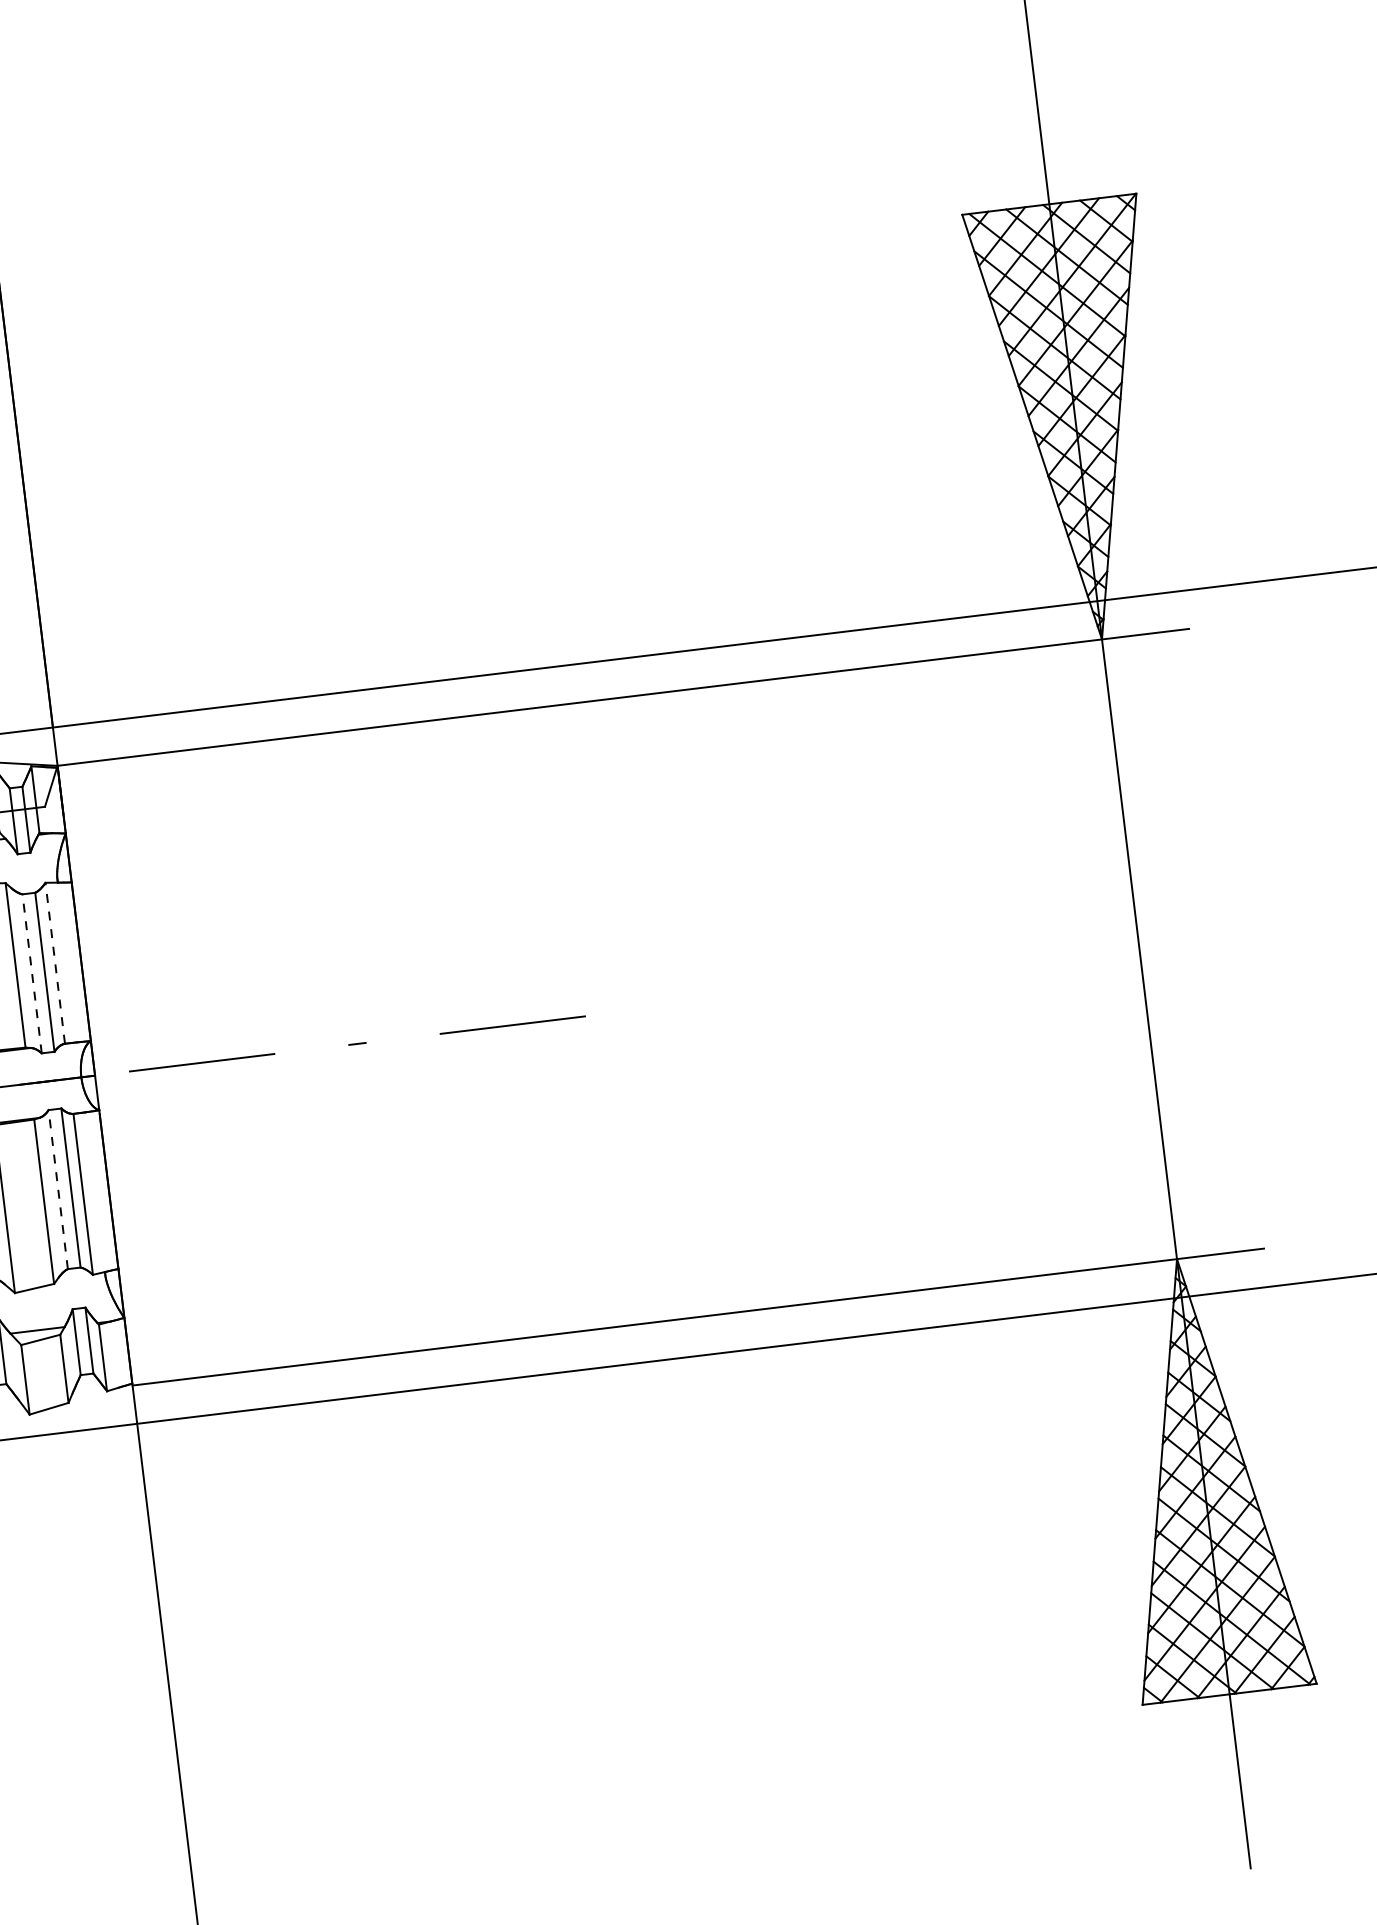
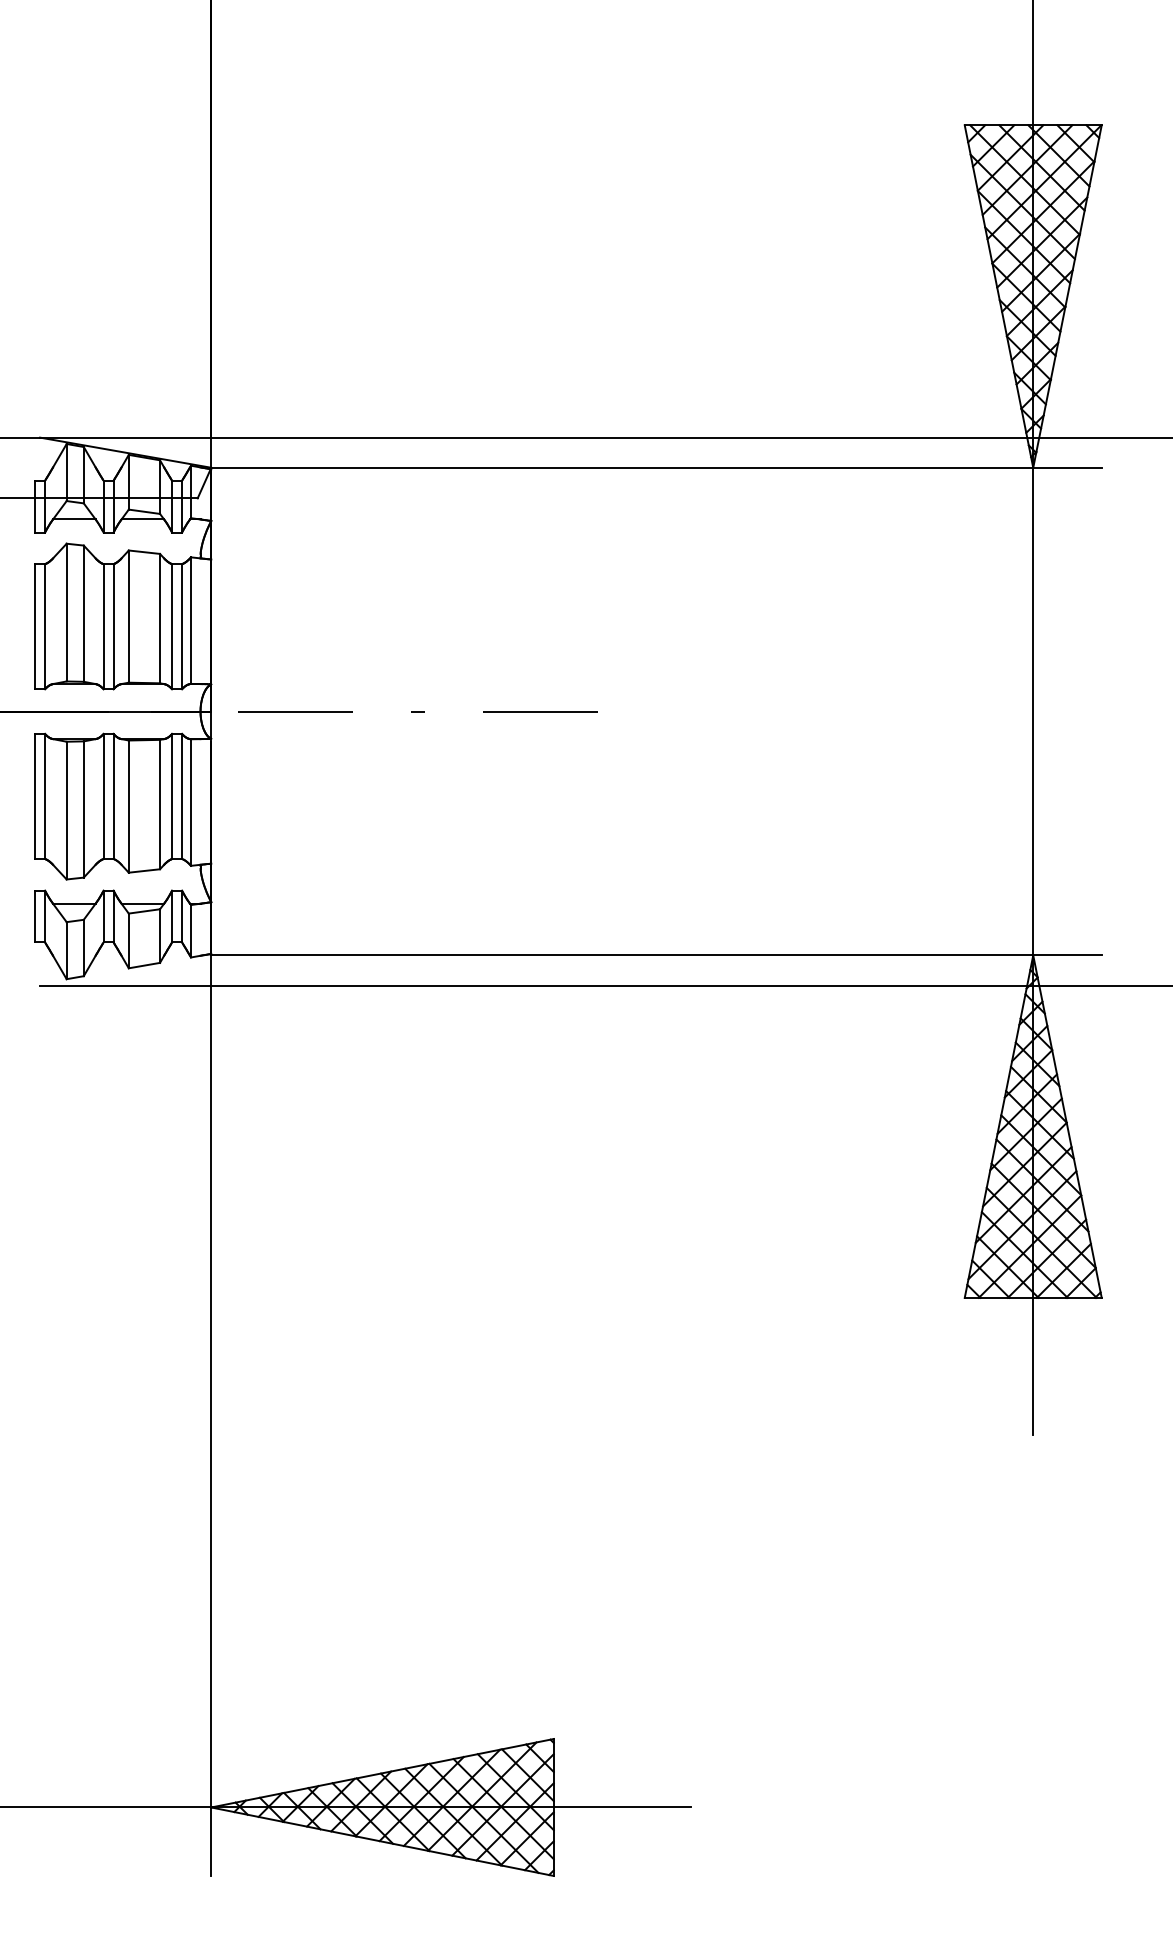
line: (54, 963) -> (190, 620), dashed -> solid
line: (32, 973) -> (172, 626), dashed -> solid
line: (58, 1189) -> (172, 796), dashed -> solid

